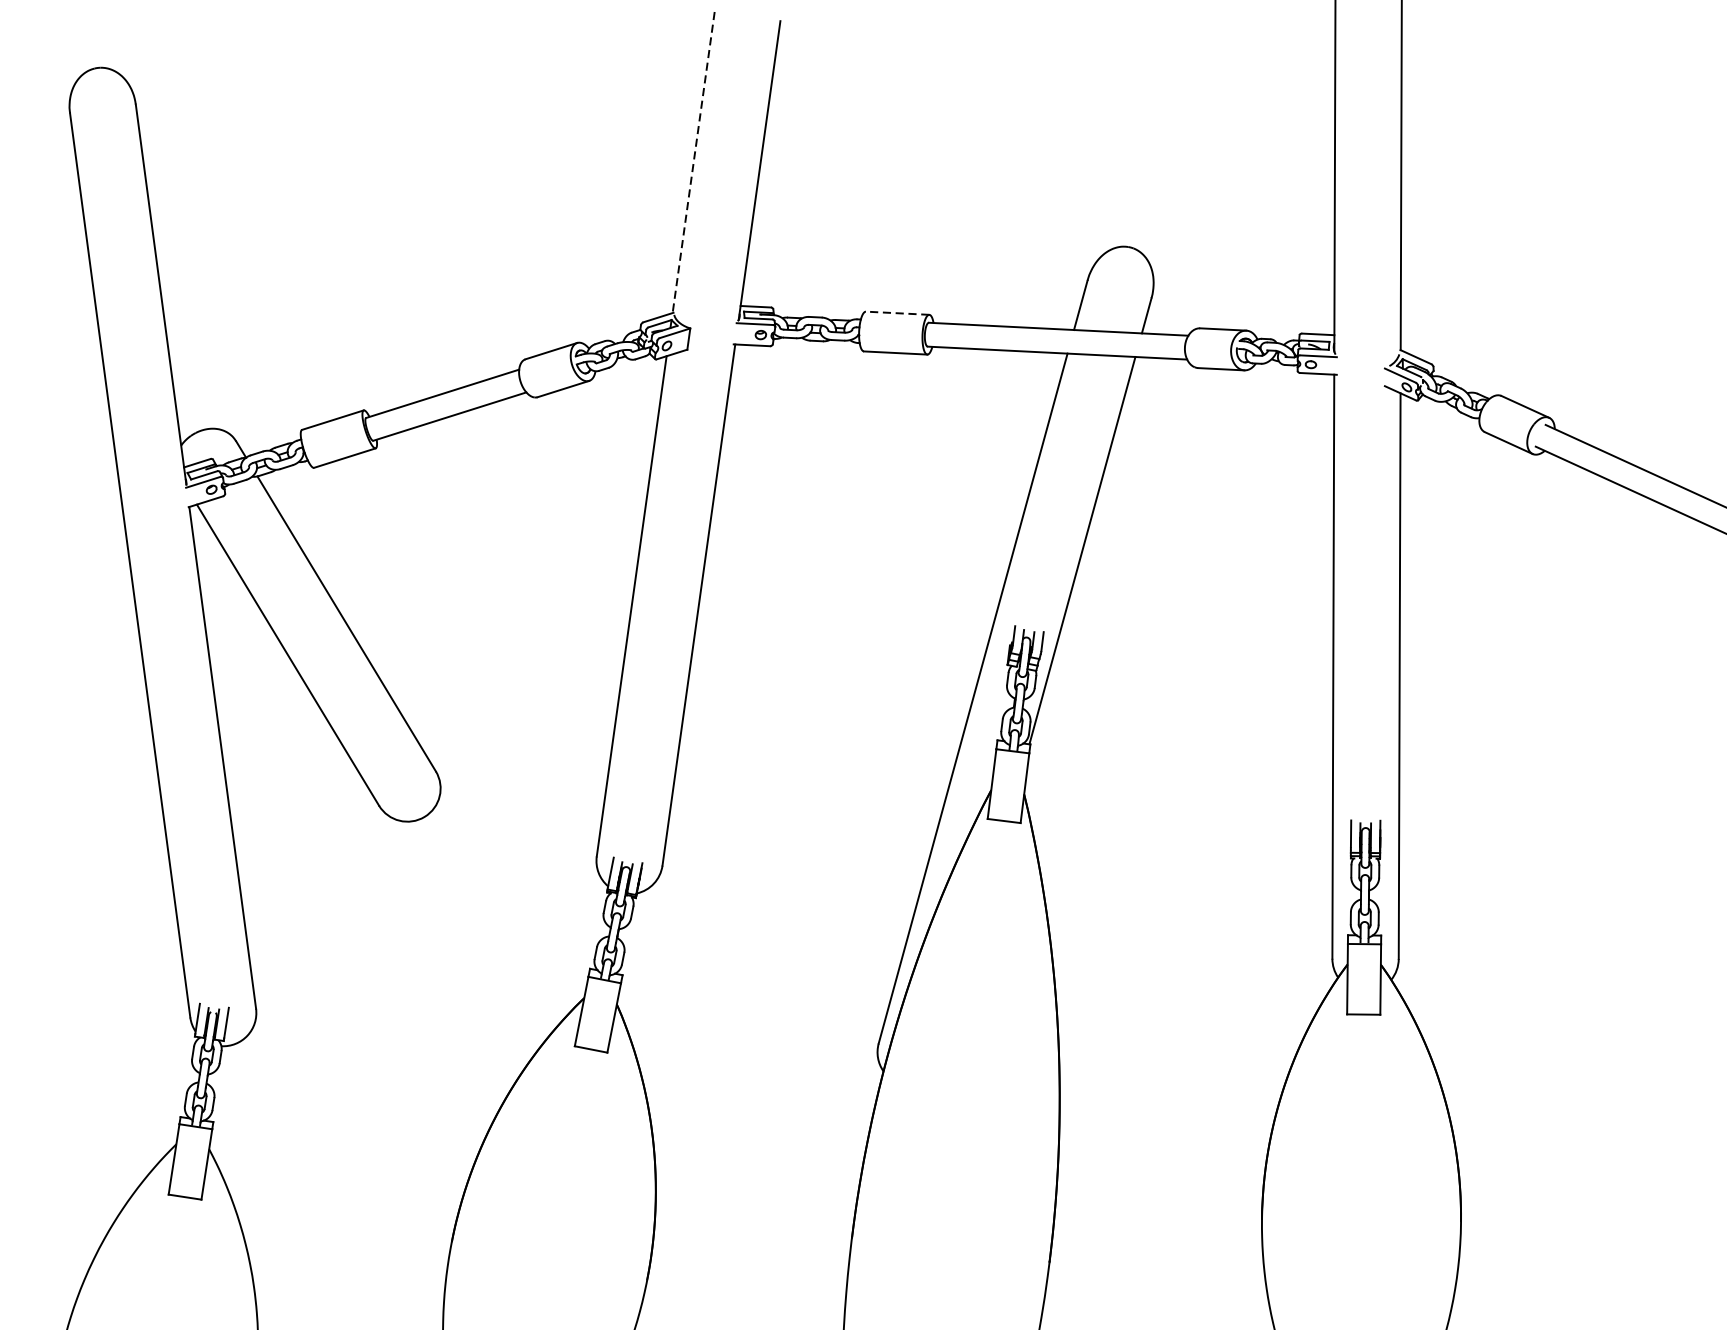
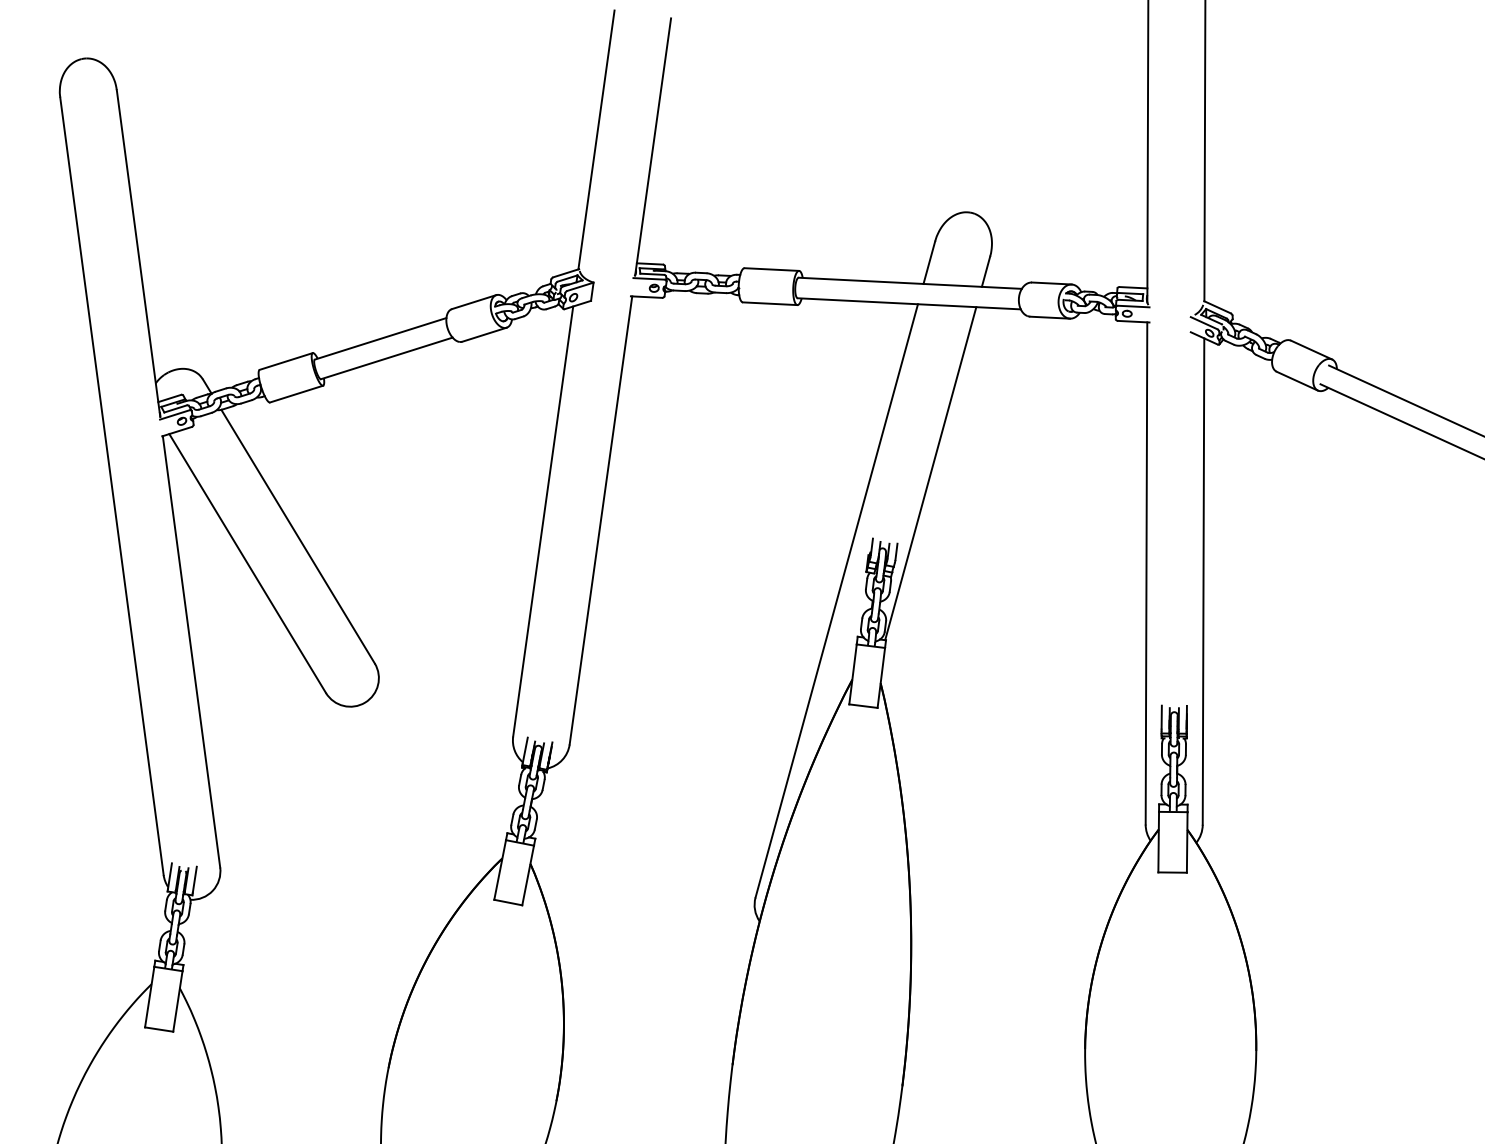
line: (693, 162) -> (596, 139), dashed -> solid
line: (897, 313) -> (771, 269), dashed -> solid

